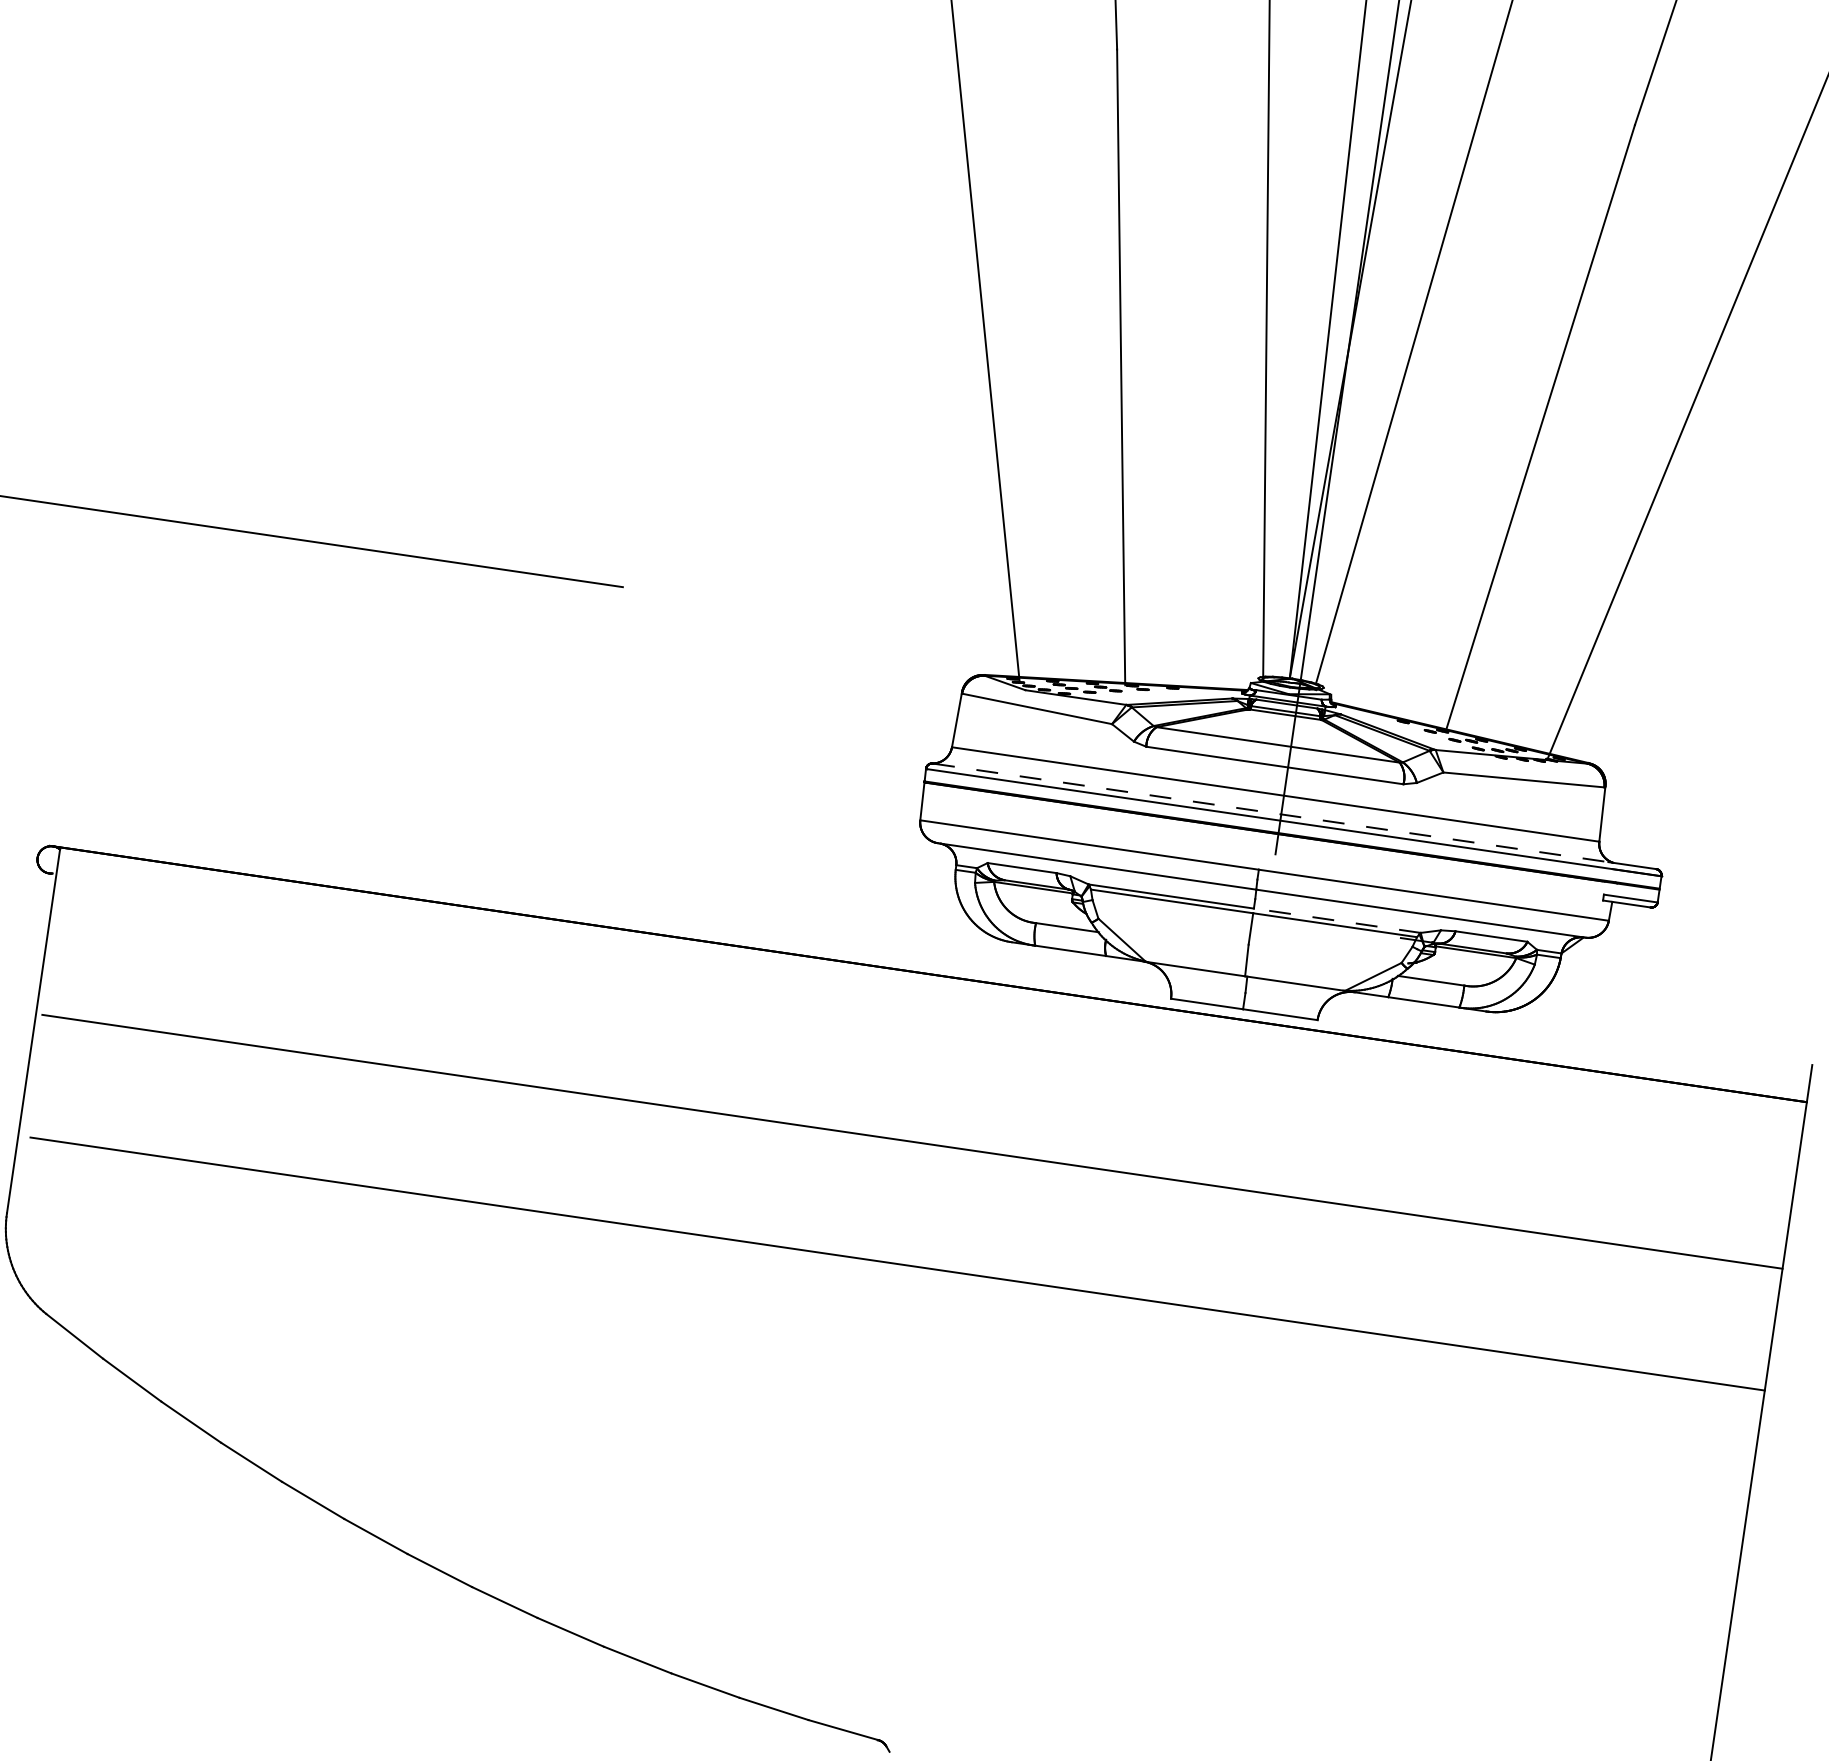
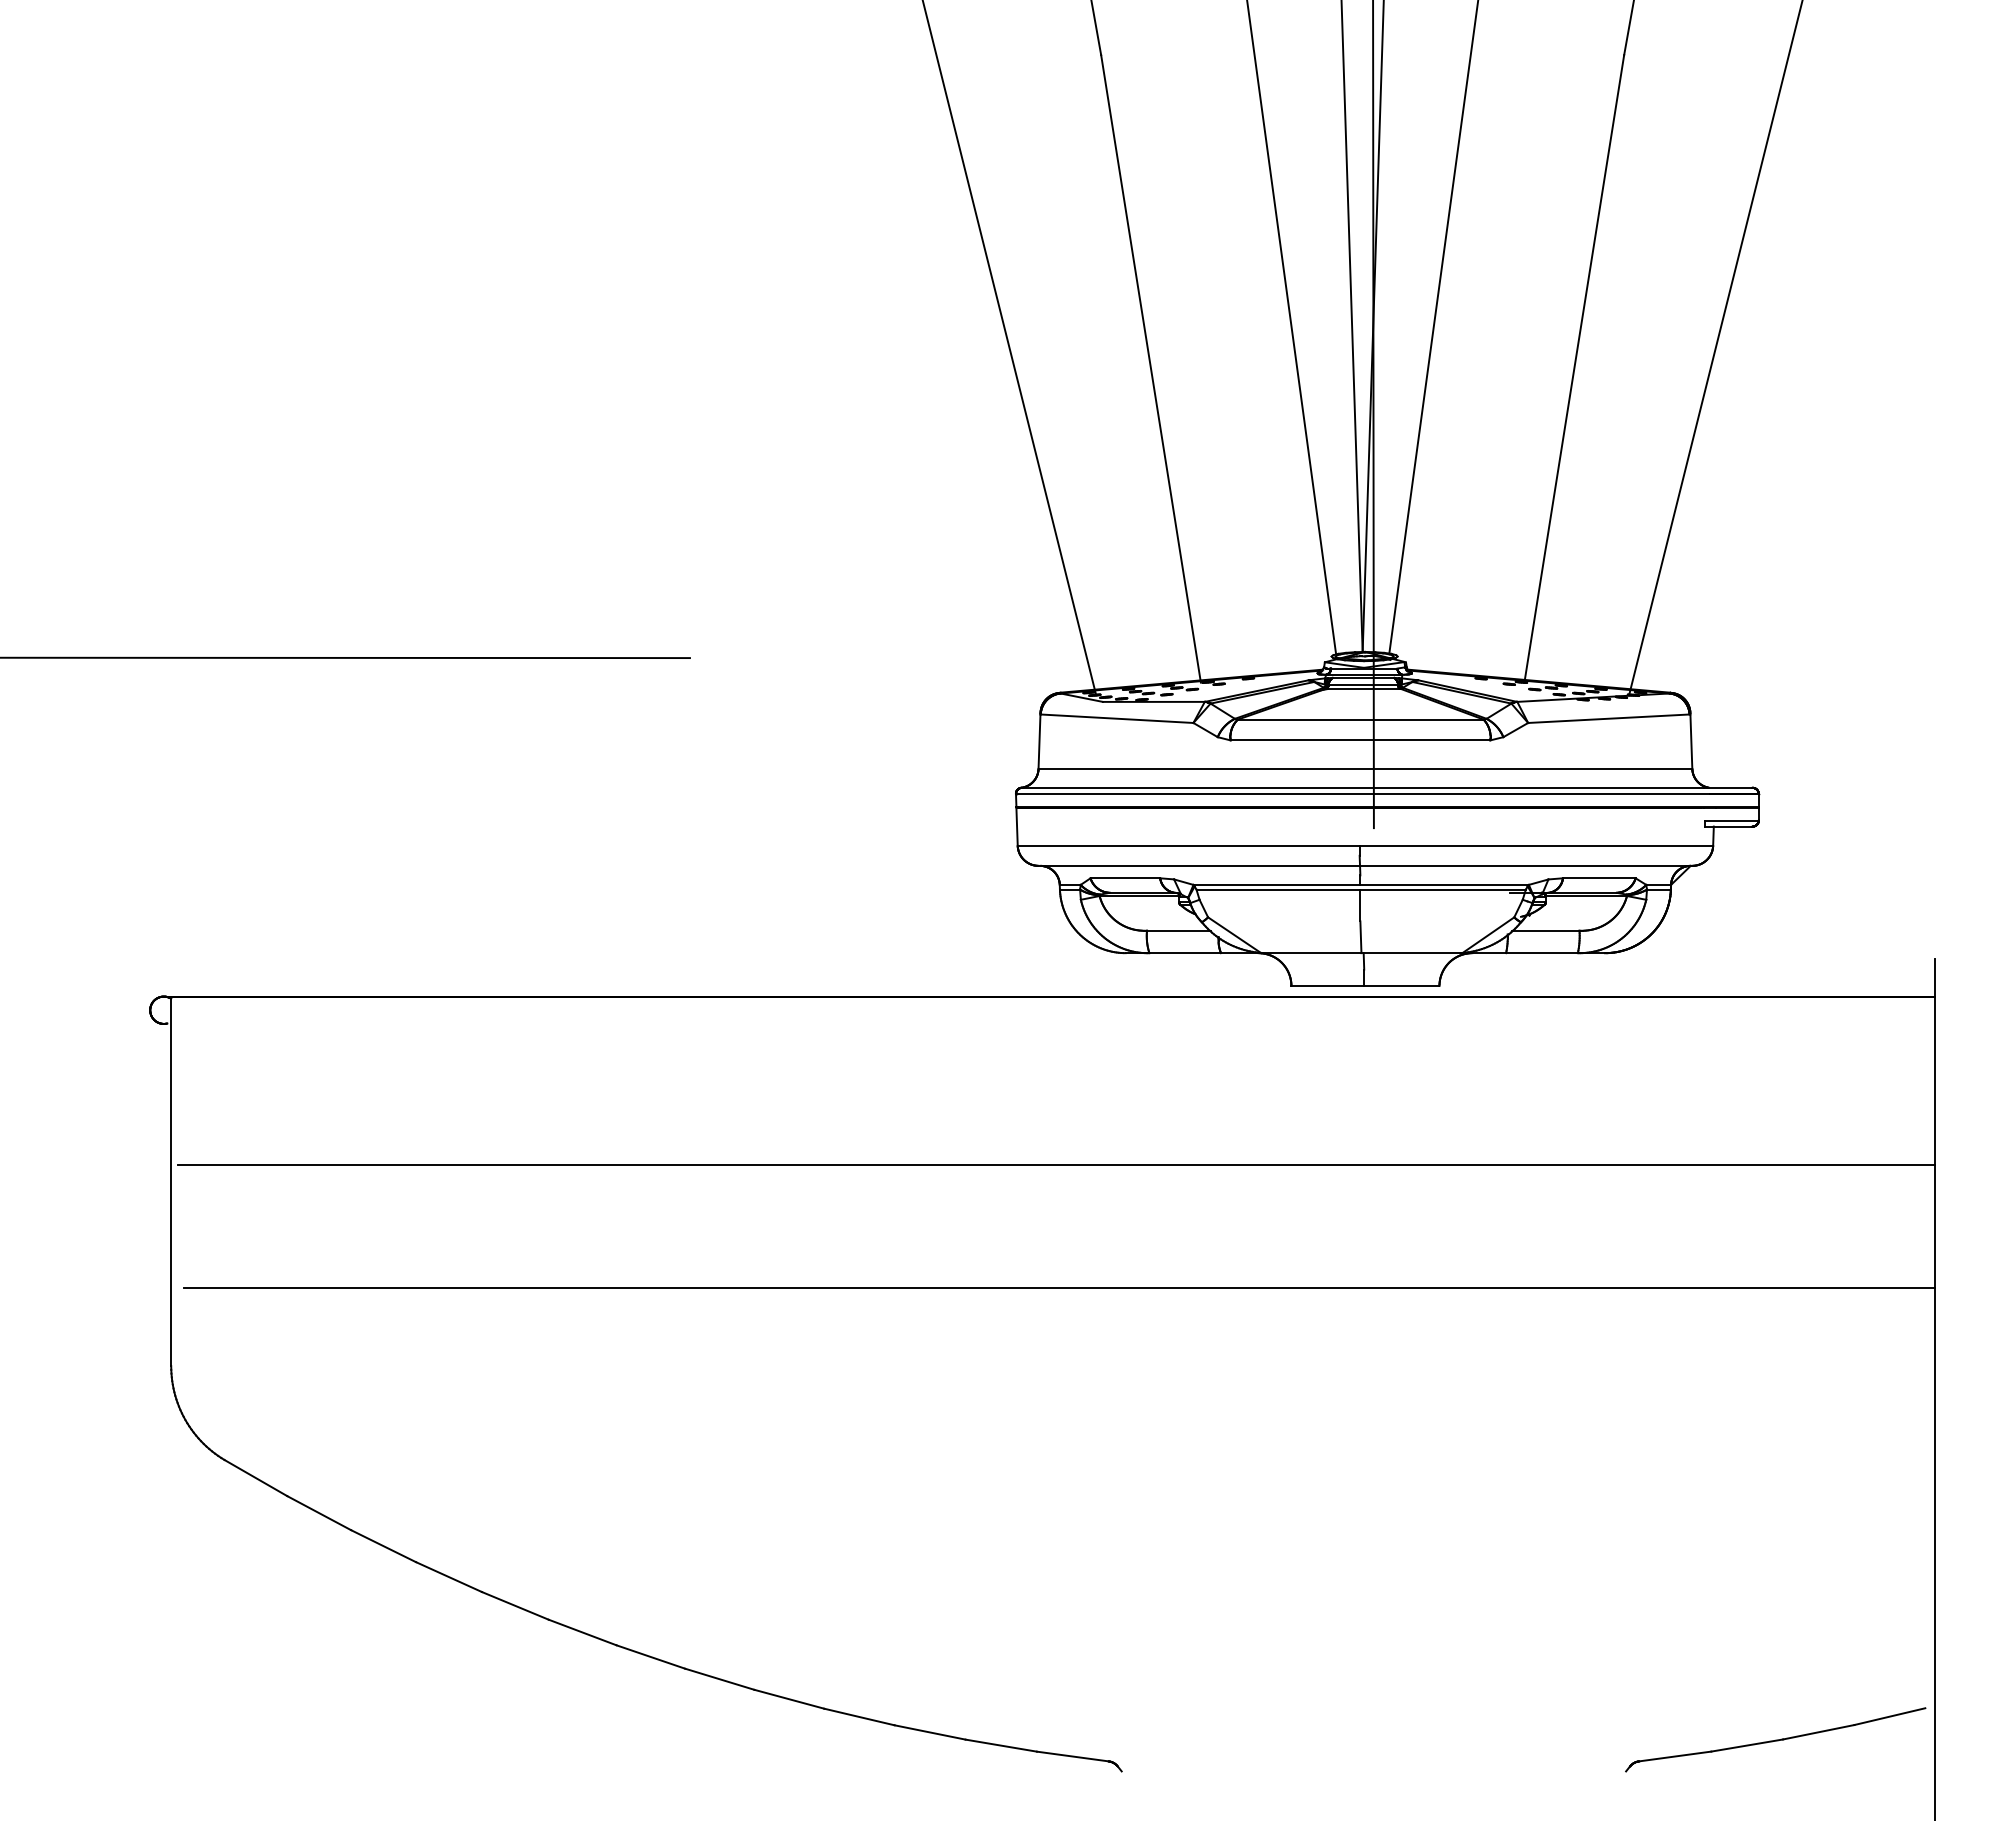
line: (1271, 812) -> (1363, 787), dashed -> solid
line: (1337, 920) -> (1444, 884), dashed -> solid

